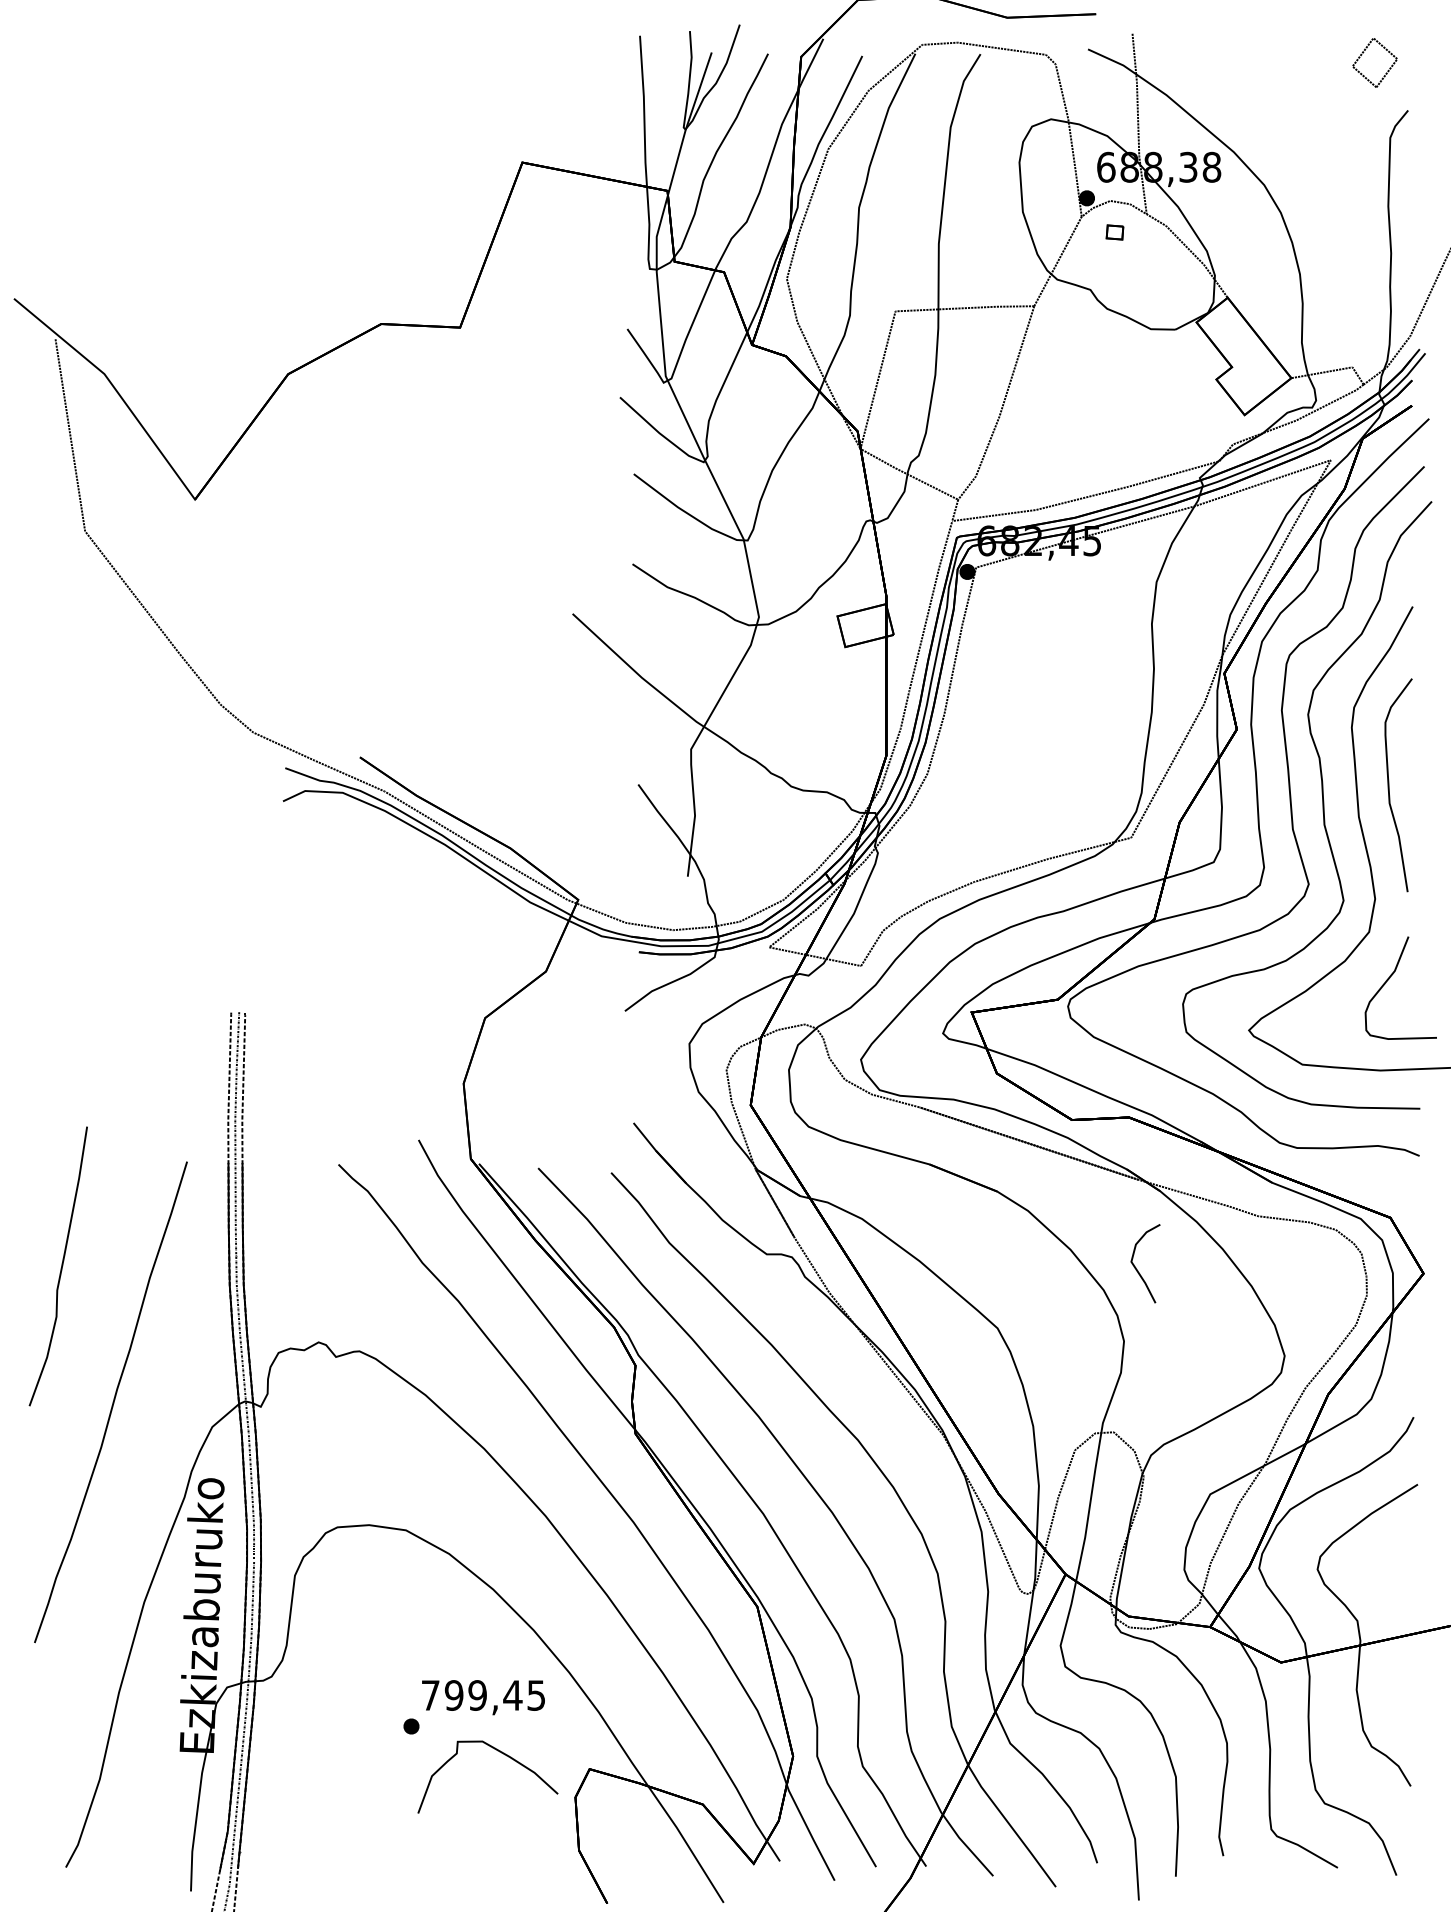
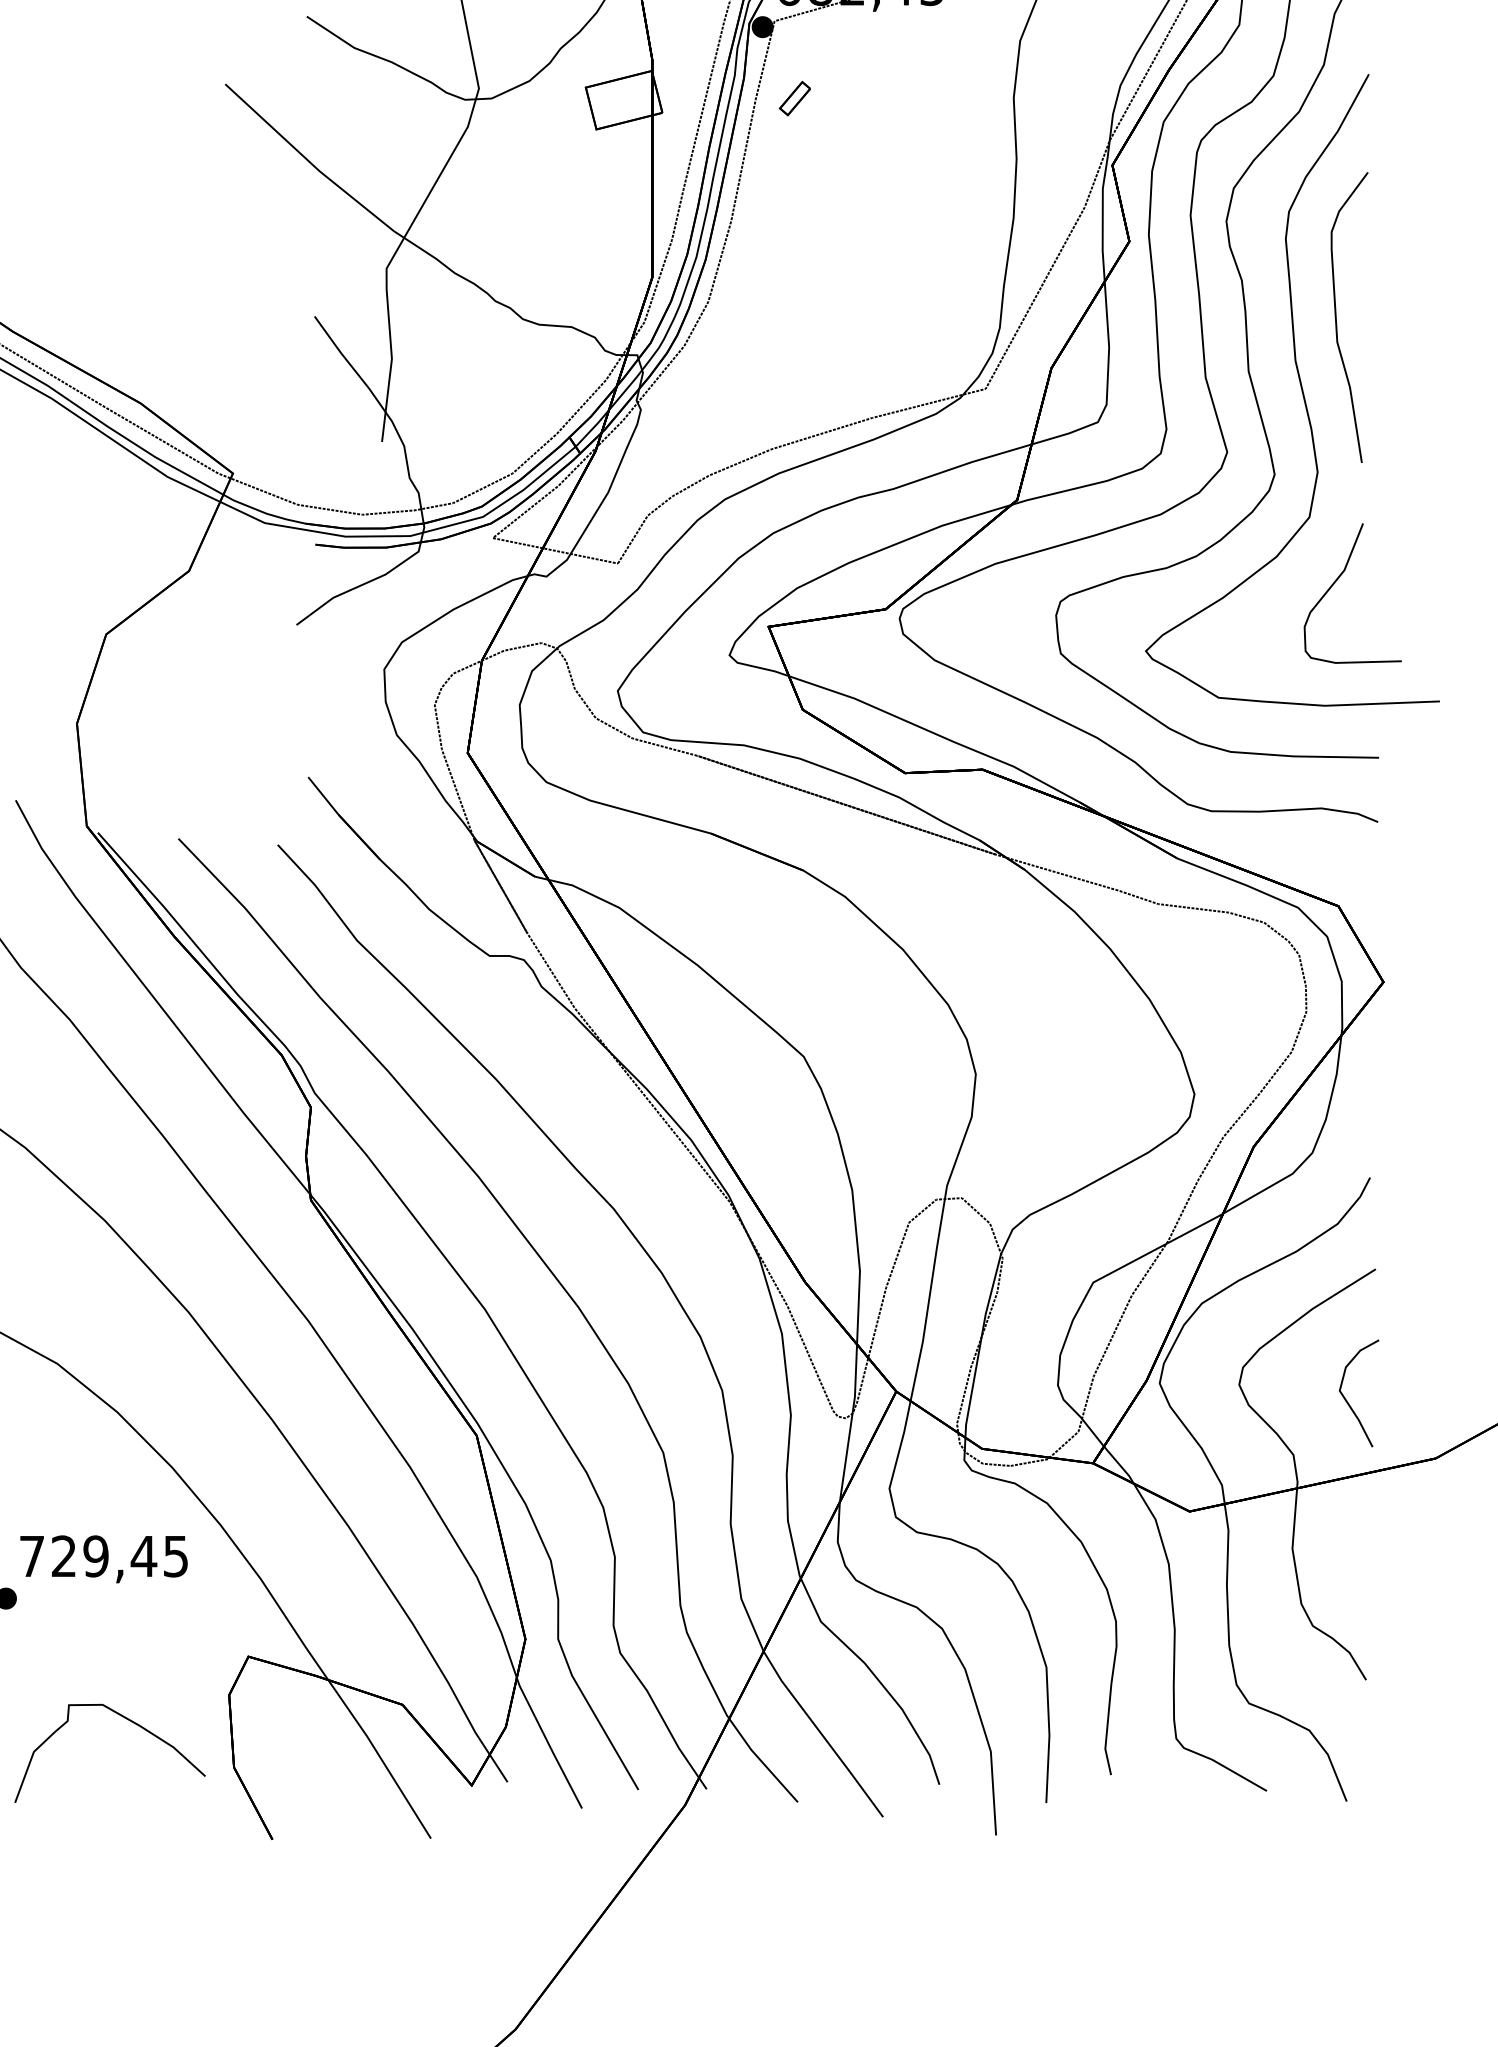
part: (990, 624) -> (794, 98), added
part: (1136, 1267) -> (1346, 1398), moved
text: (453, 1695) -> (63, 1556), 799,45 -> 729,45
curve: (499, 1752) -> (125, 1719), moved

